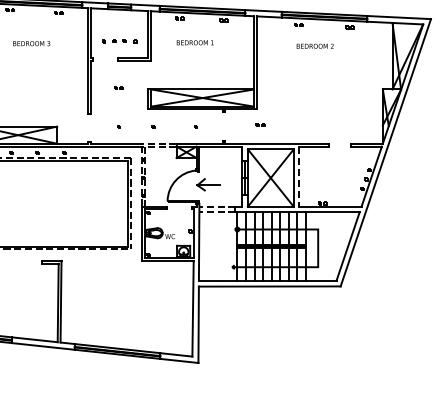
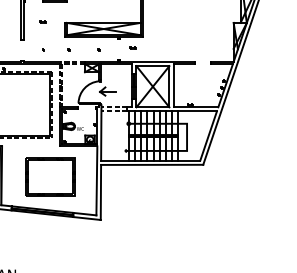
part: (260, 124) -> (133, 48), moved
line: (299, 176) -> (173, 85), dashed -> solid
part: (128, 303) -> (50, 177), added

